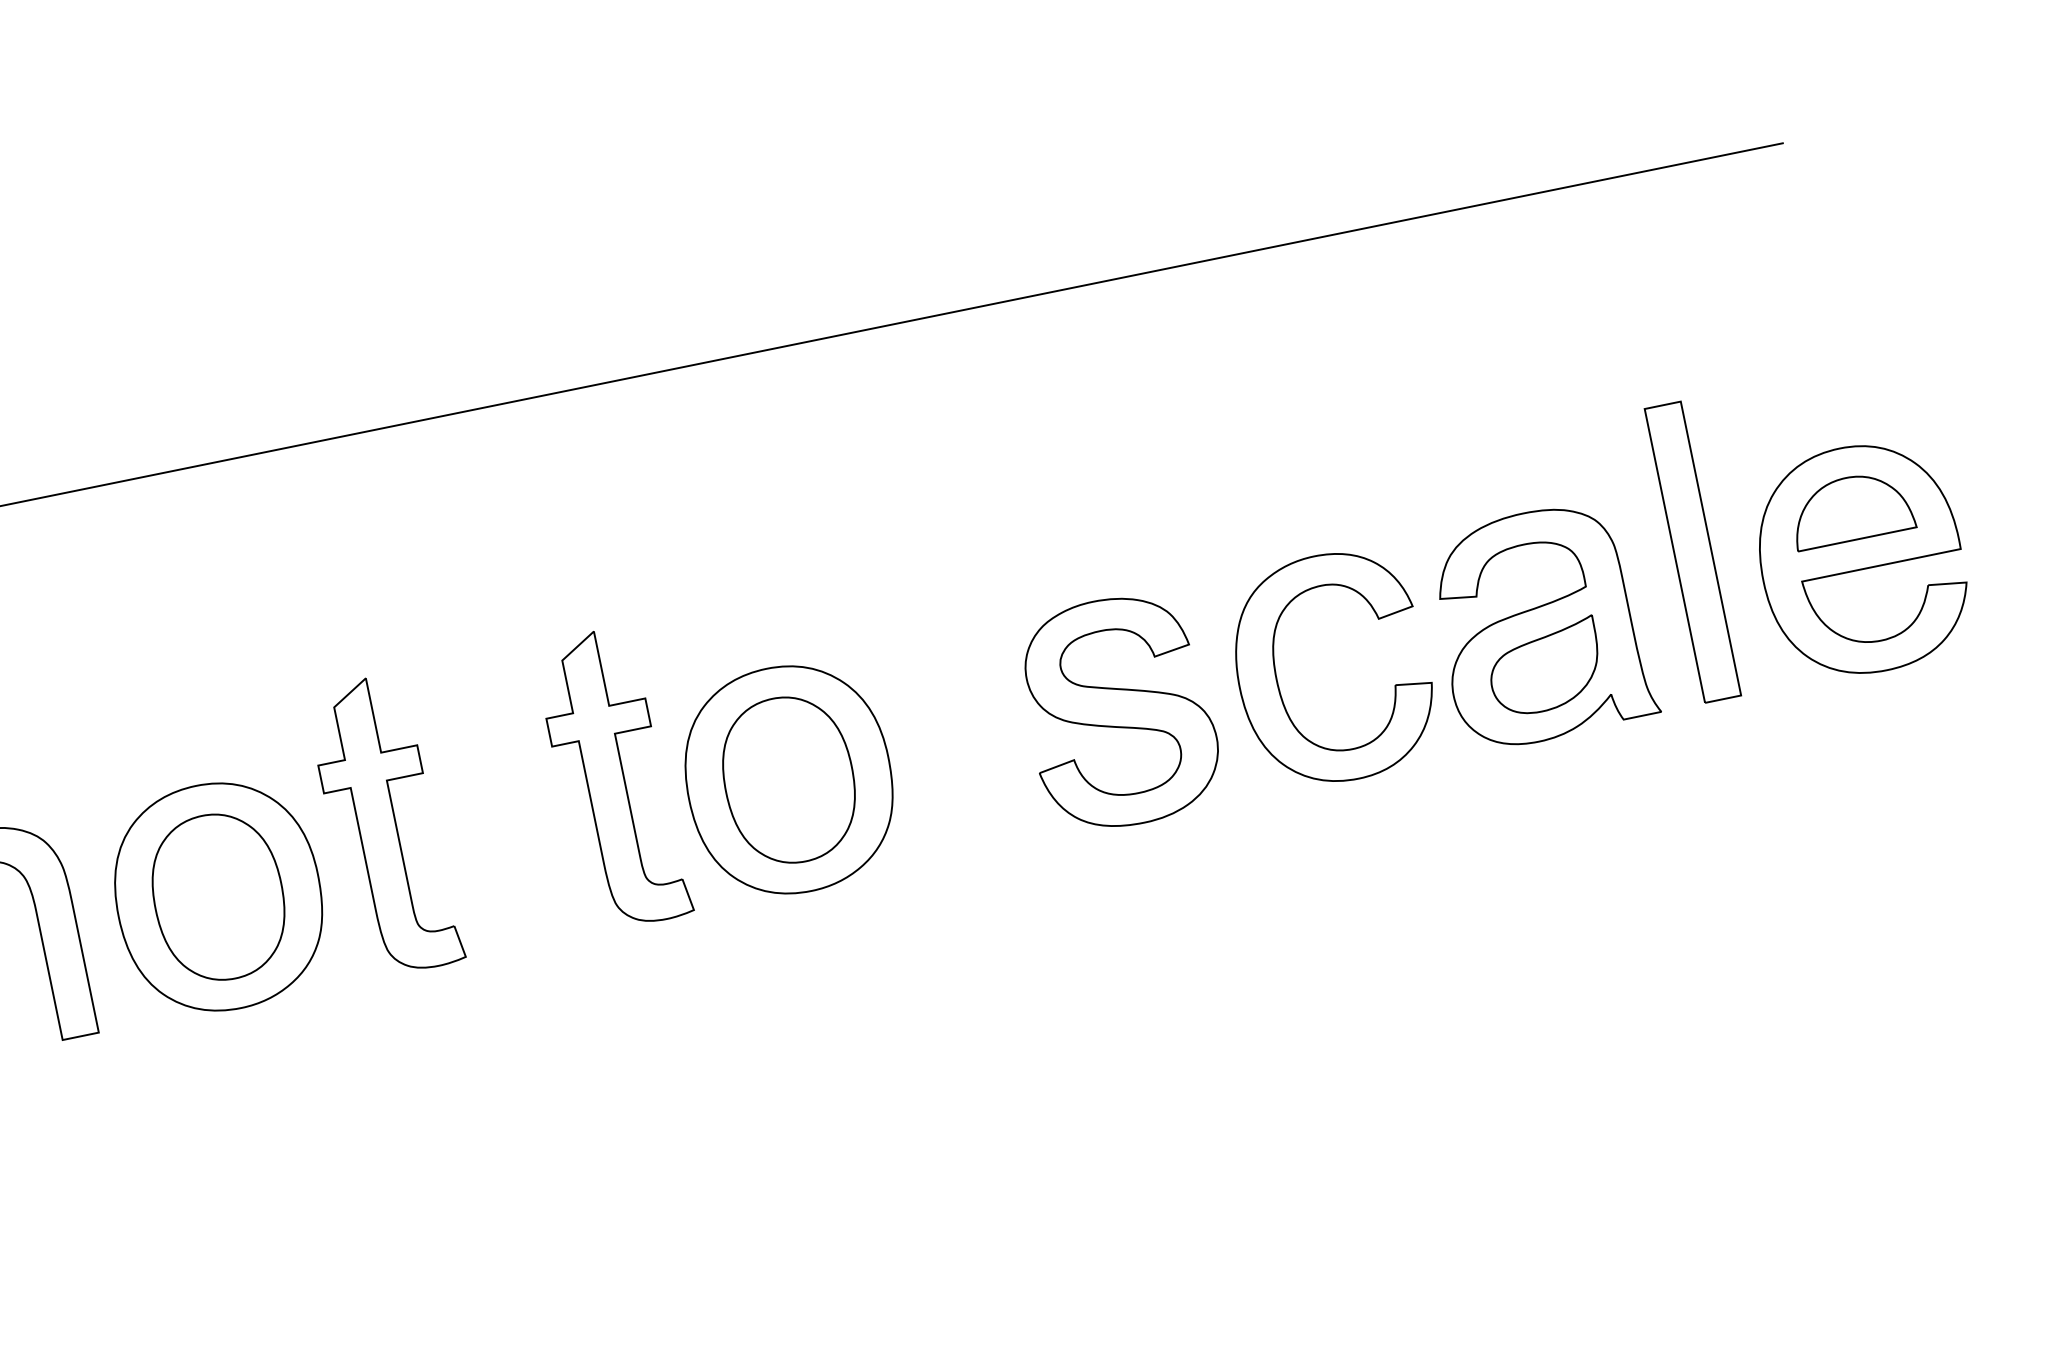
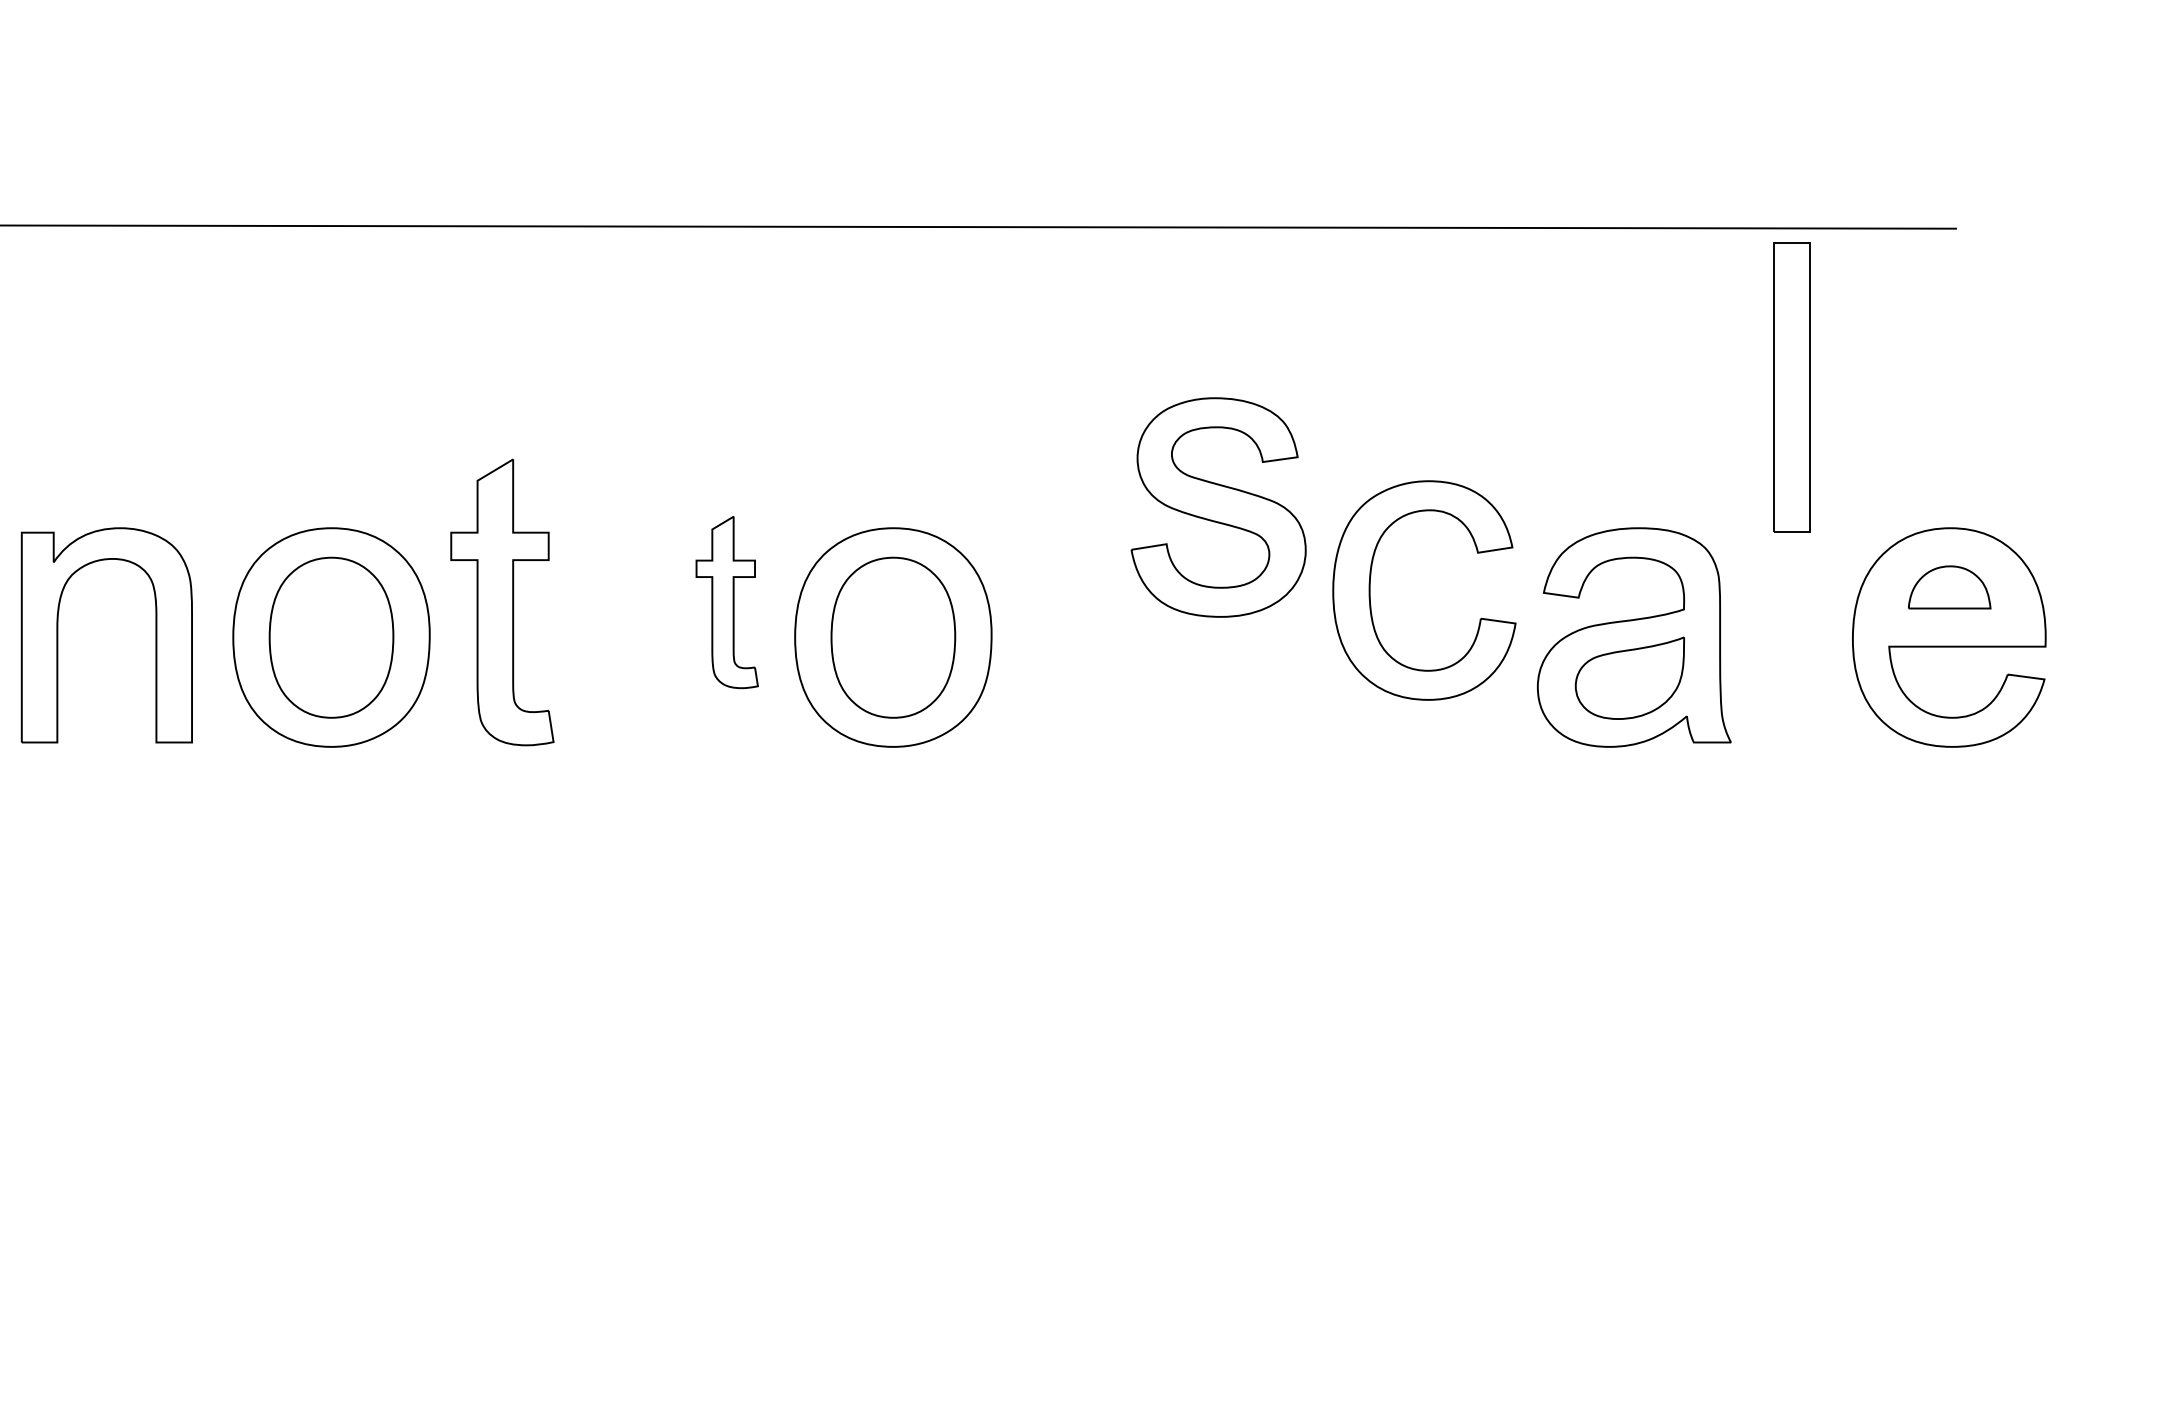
part: (1850, 508) -> (1949, 587), size x0.7
part: (1692, 552) -> (1791, 387), moved
part: (1277, 679) -> (1370, 590), moved
part: (1119, 712) -> (1218, 507), moved
part: (613, 778) -> (727, 602), size x0.6

